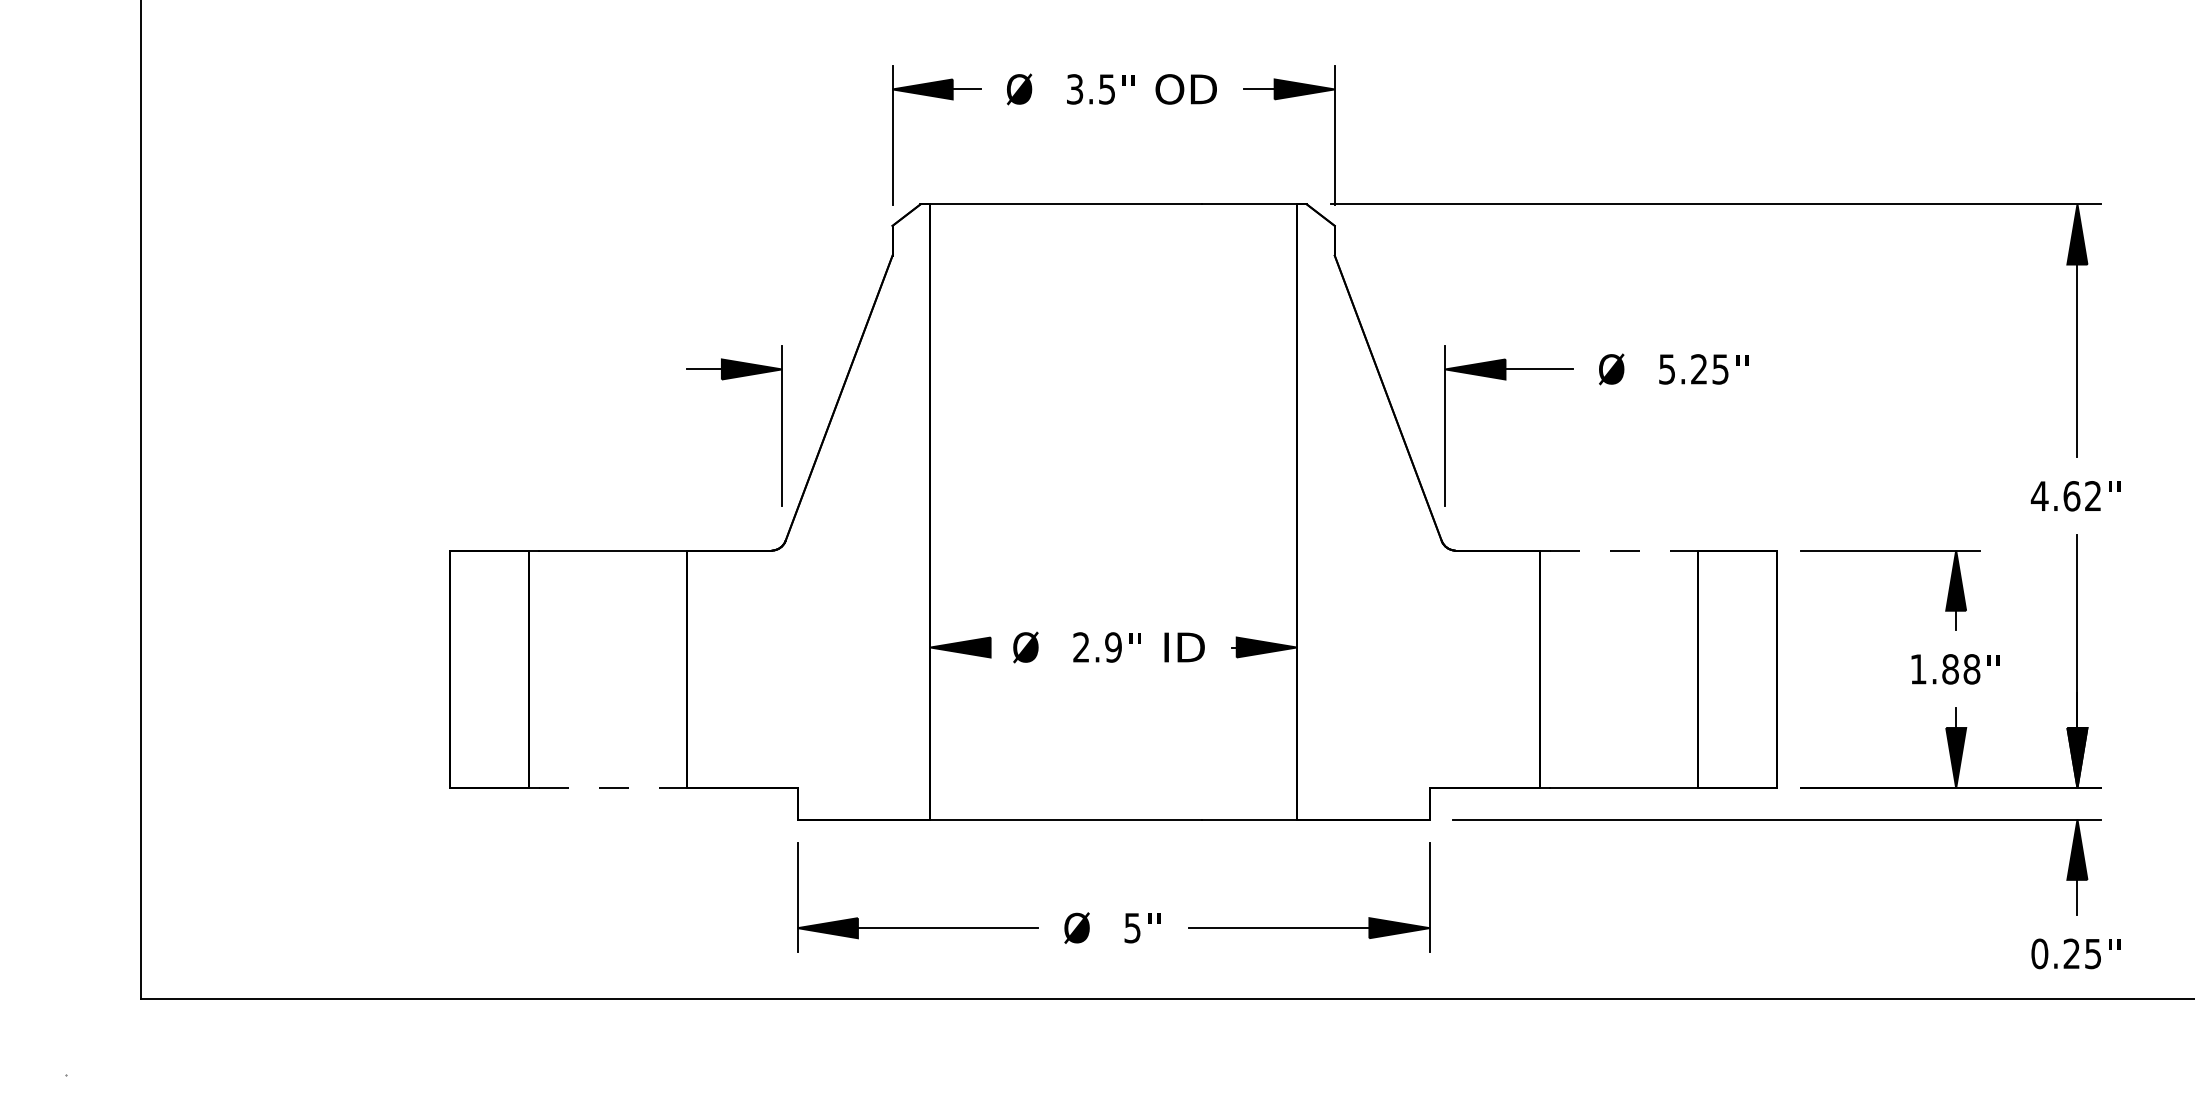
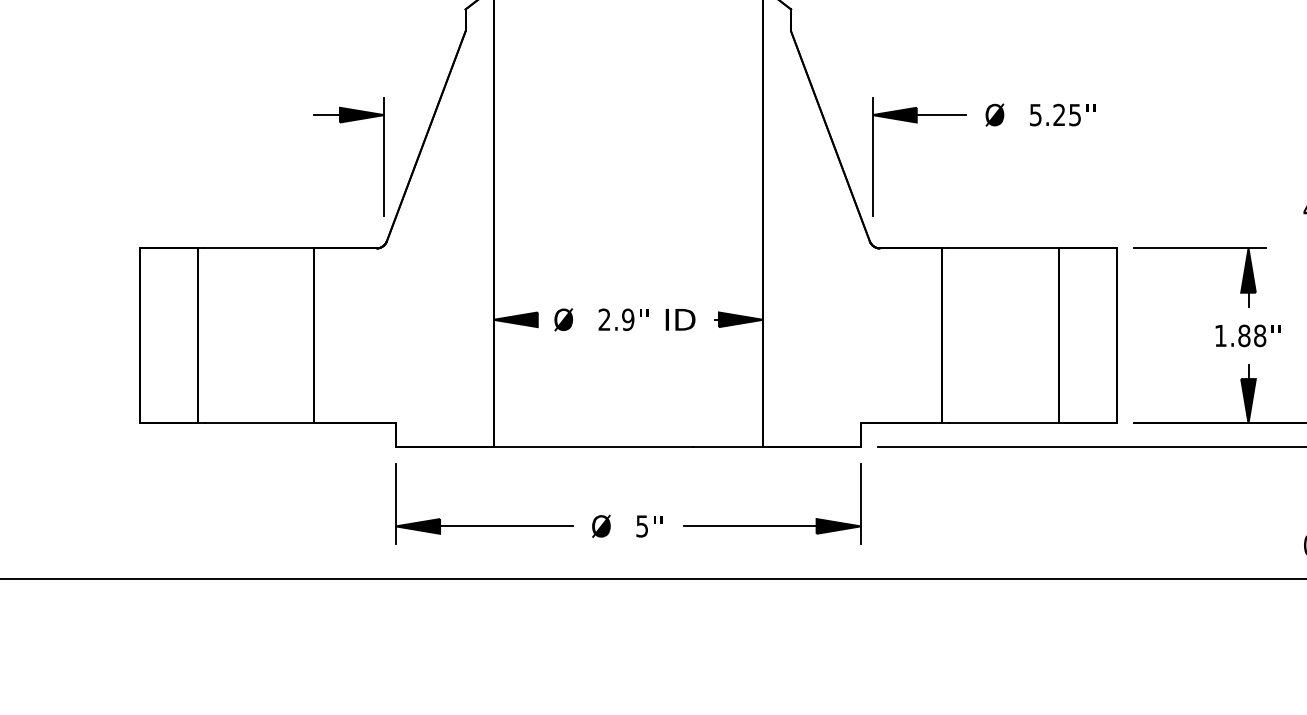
line: (1624, 550) -> (1004, 248), dashed -> solid
line: (613, 788) -> (260, 423), dashed -> solid

